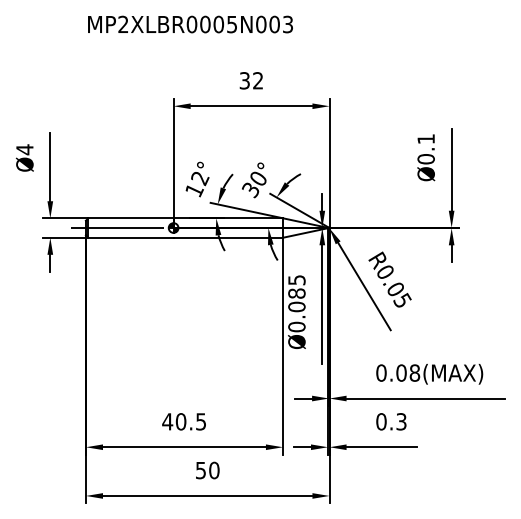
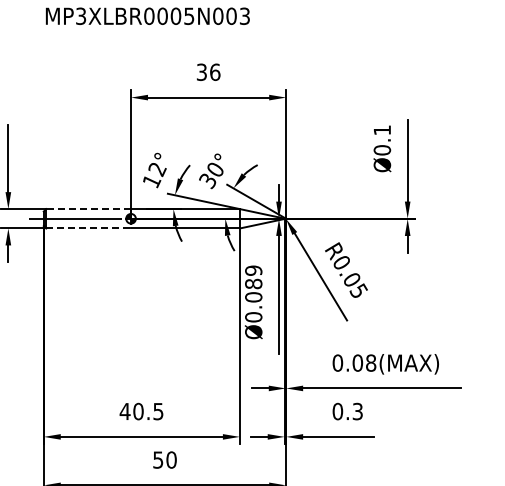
text: (123, 24) -> (81, 16), MP2XLBR0005N003 -> MP3XLBR0005N003
text: (258, 80) -> (215, 71), 32 -> 36
line: (131, 218) -> (89, 209), solid -> dashed
line: (131, 237) -> (89, 228), solid -> dashed
text: (296, 280) -> (253, 270), Ø0.085 -> Ø0.089

